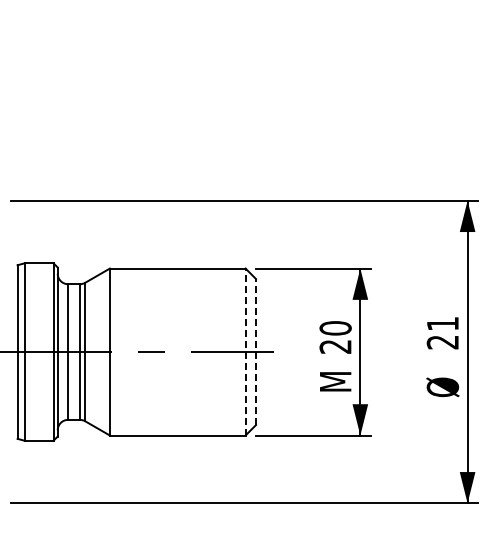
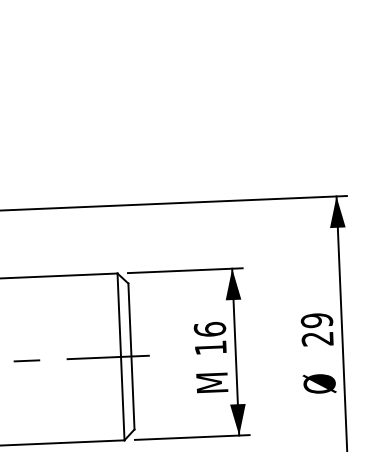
text: (442, 323) -> (316, 320), 21 -> 29
text: (335, 337) -> (210, 338), 20 -> 16
line: (245, 351) -> (120, 356), dashed -> solid
line: (256, 351) -> (131, 355), dashed -> solid

